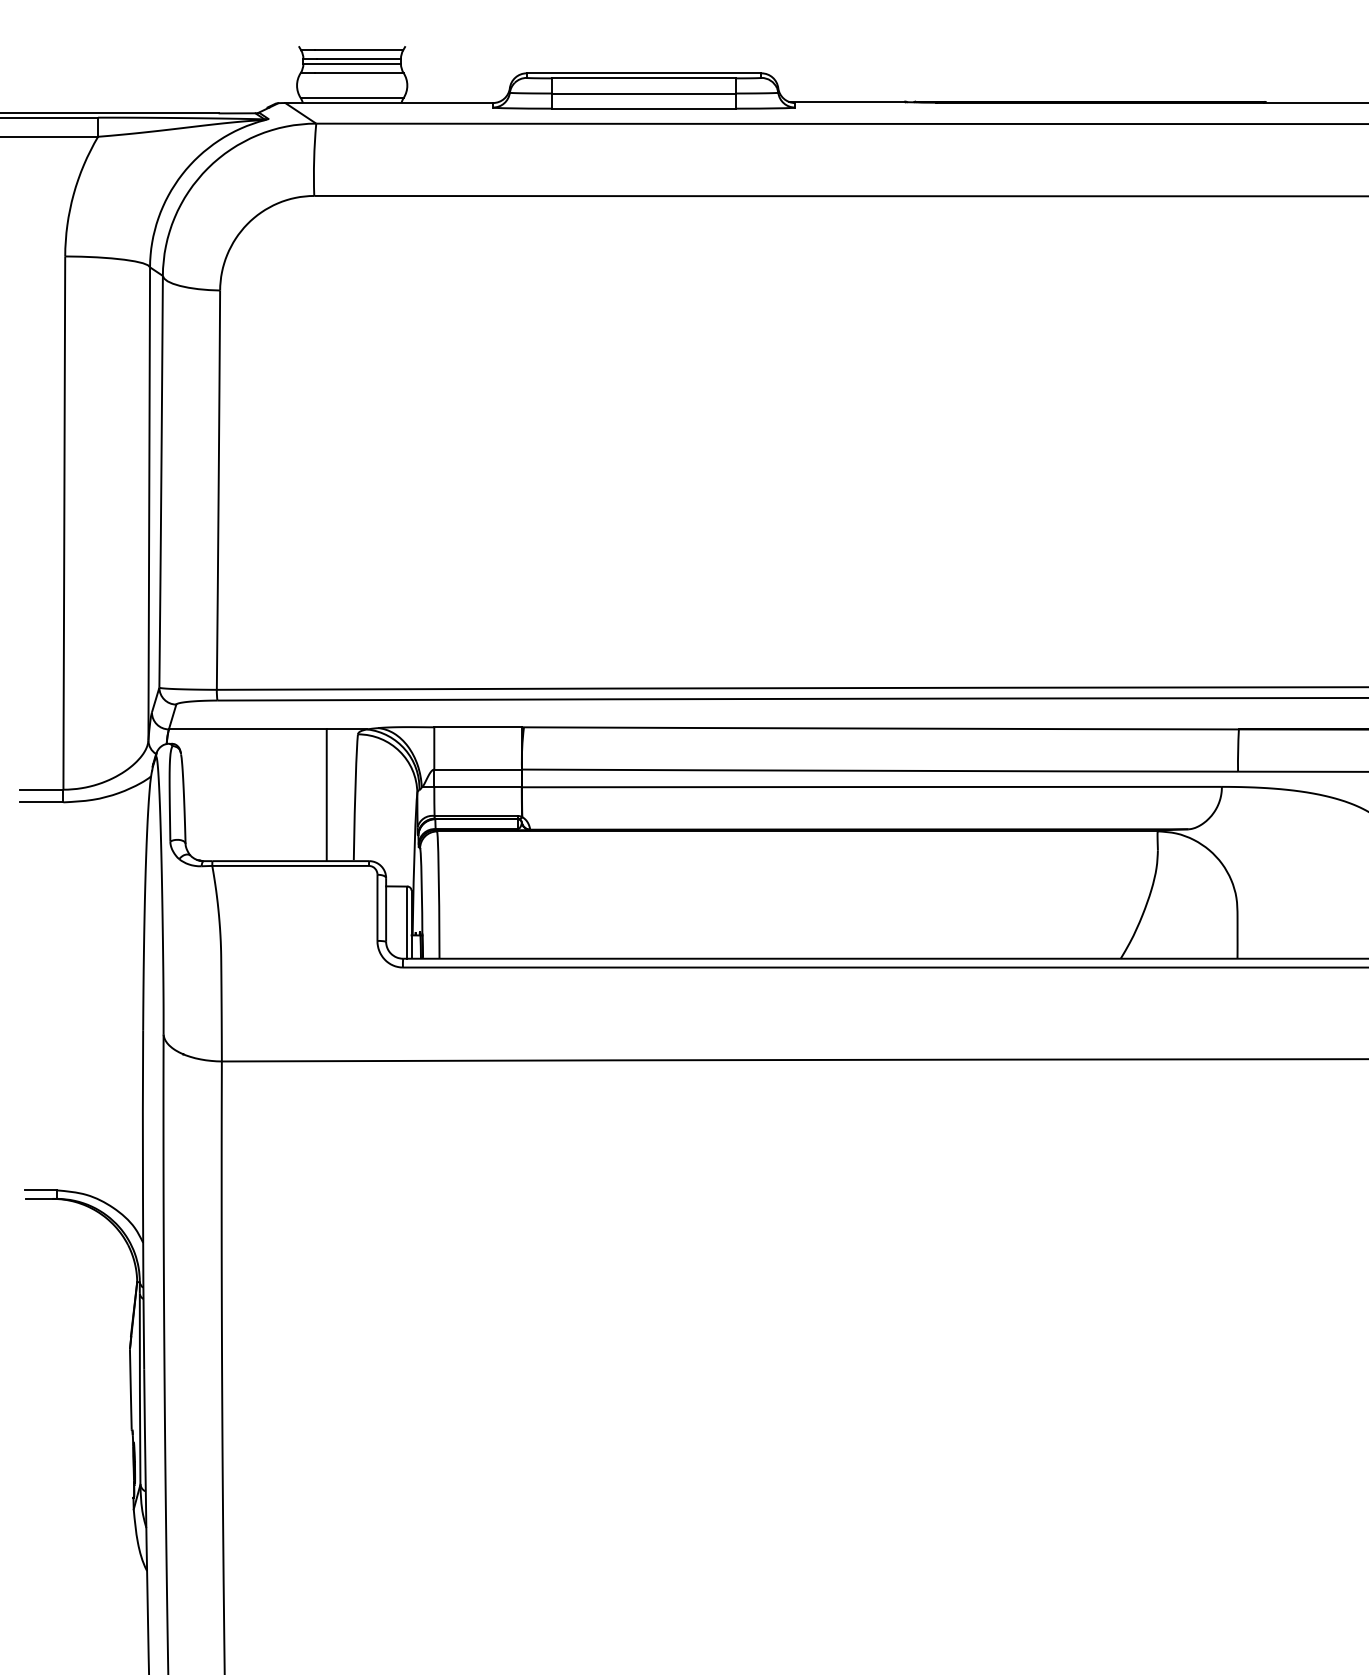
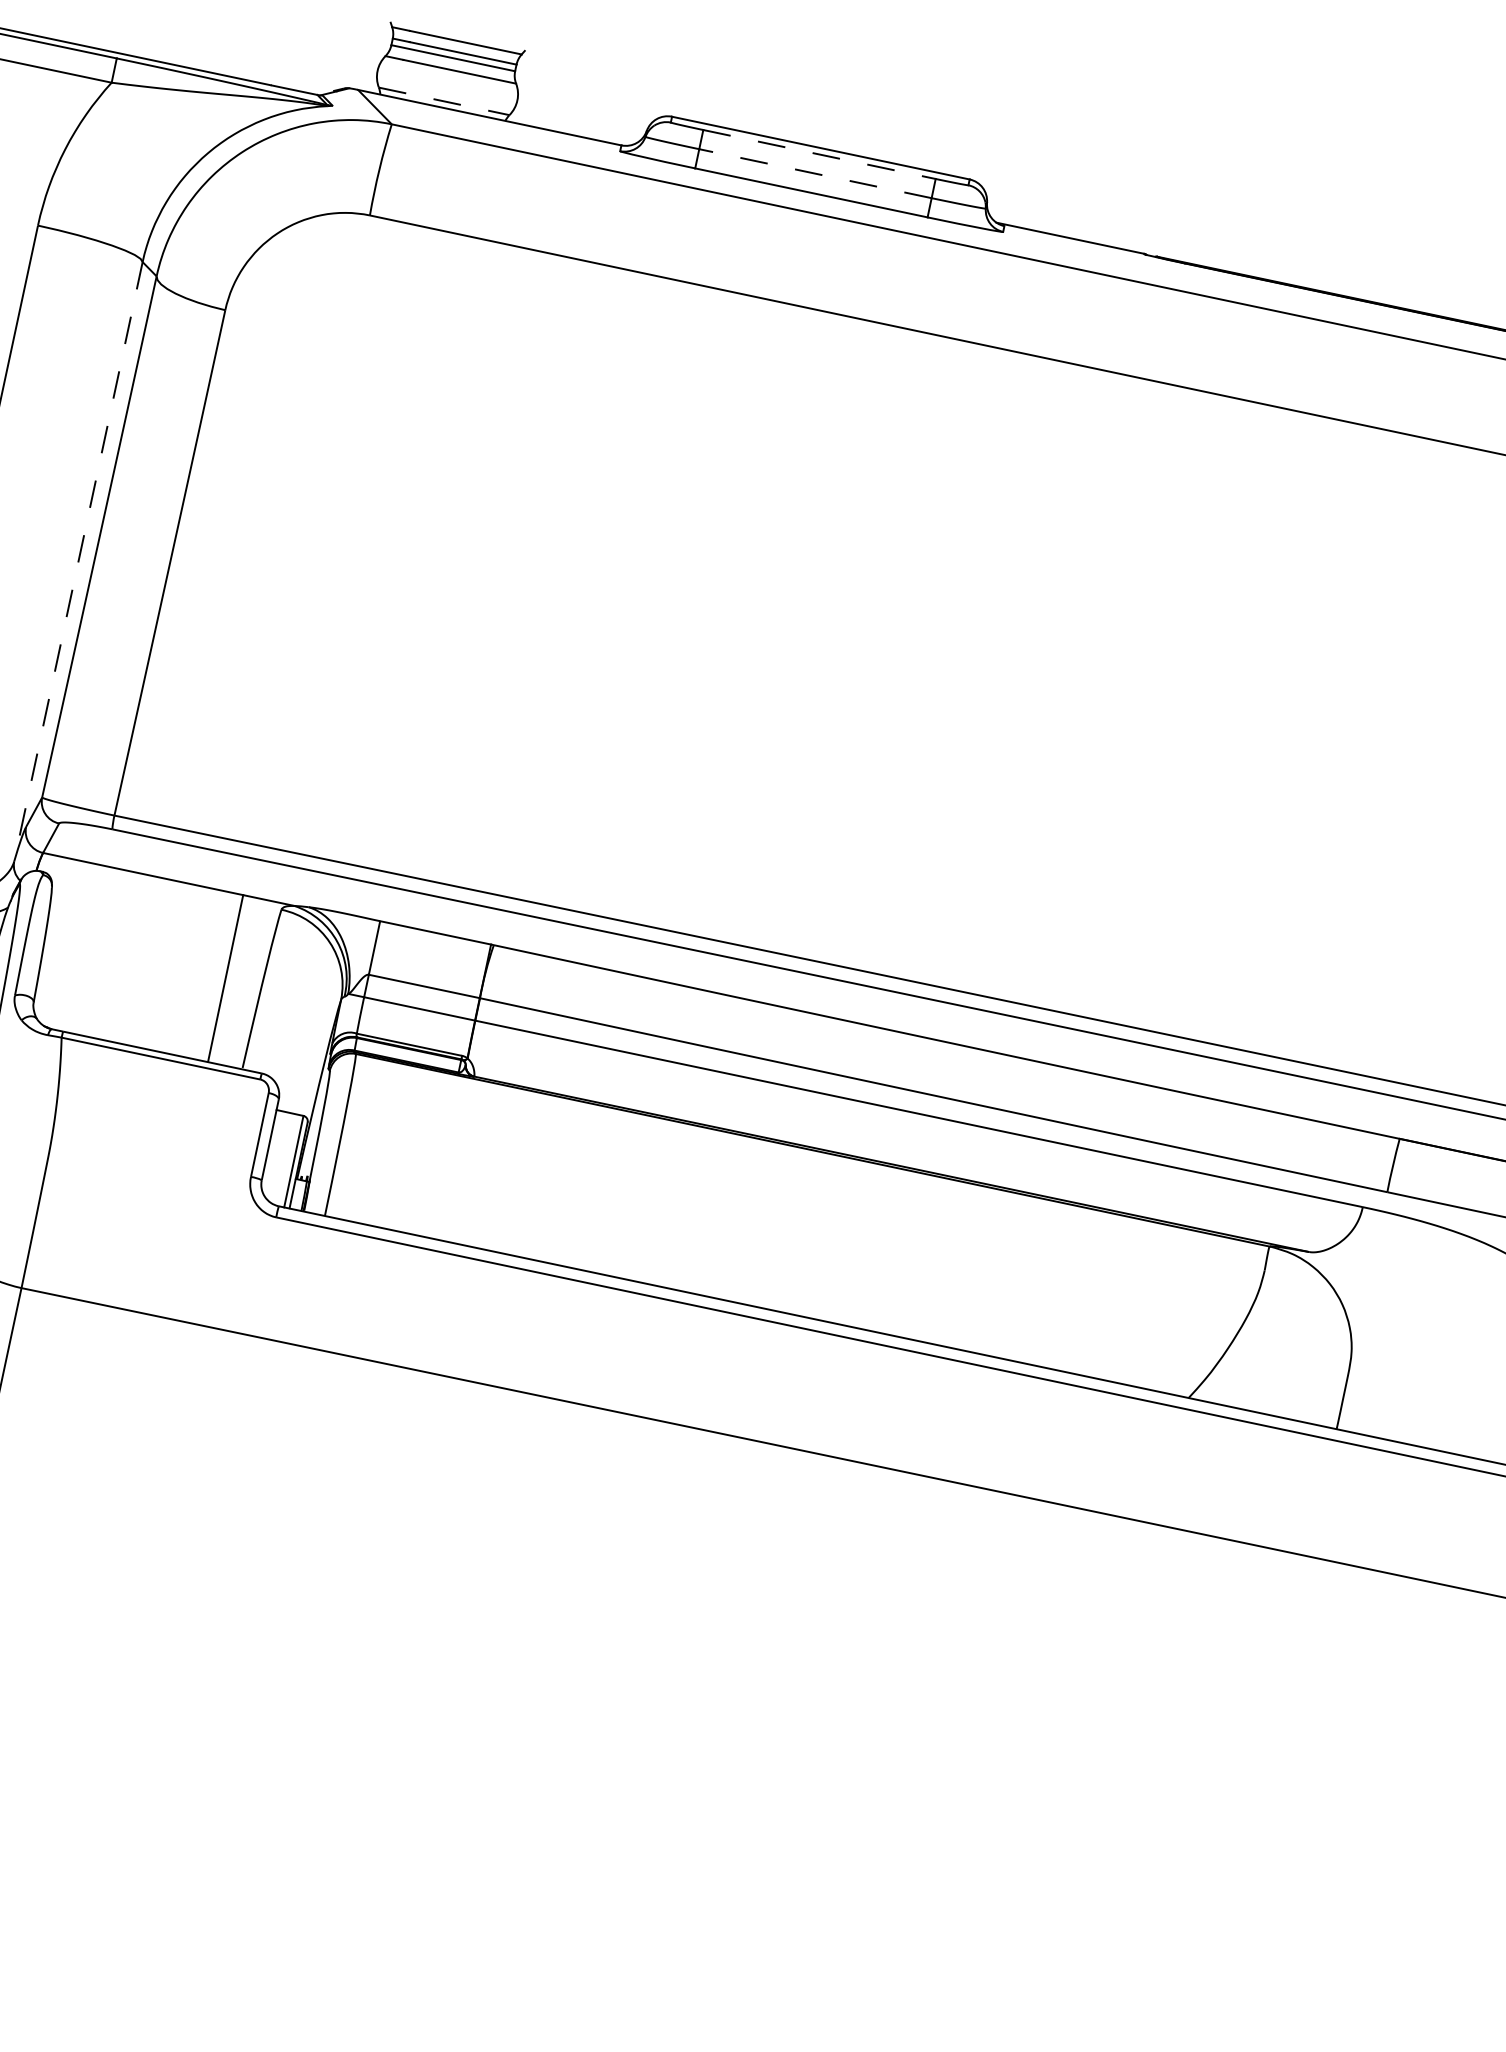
line: (644, 78) -> (820, 154), solid -> dashed
line: (644, 93) -> (815, 173), solid -> dashed
line: (352, 98) -> (444, 102), solid -> dashed
line: (149, 503) -> (78, 561), solid -> dashed

